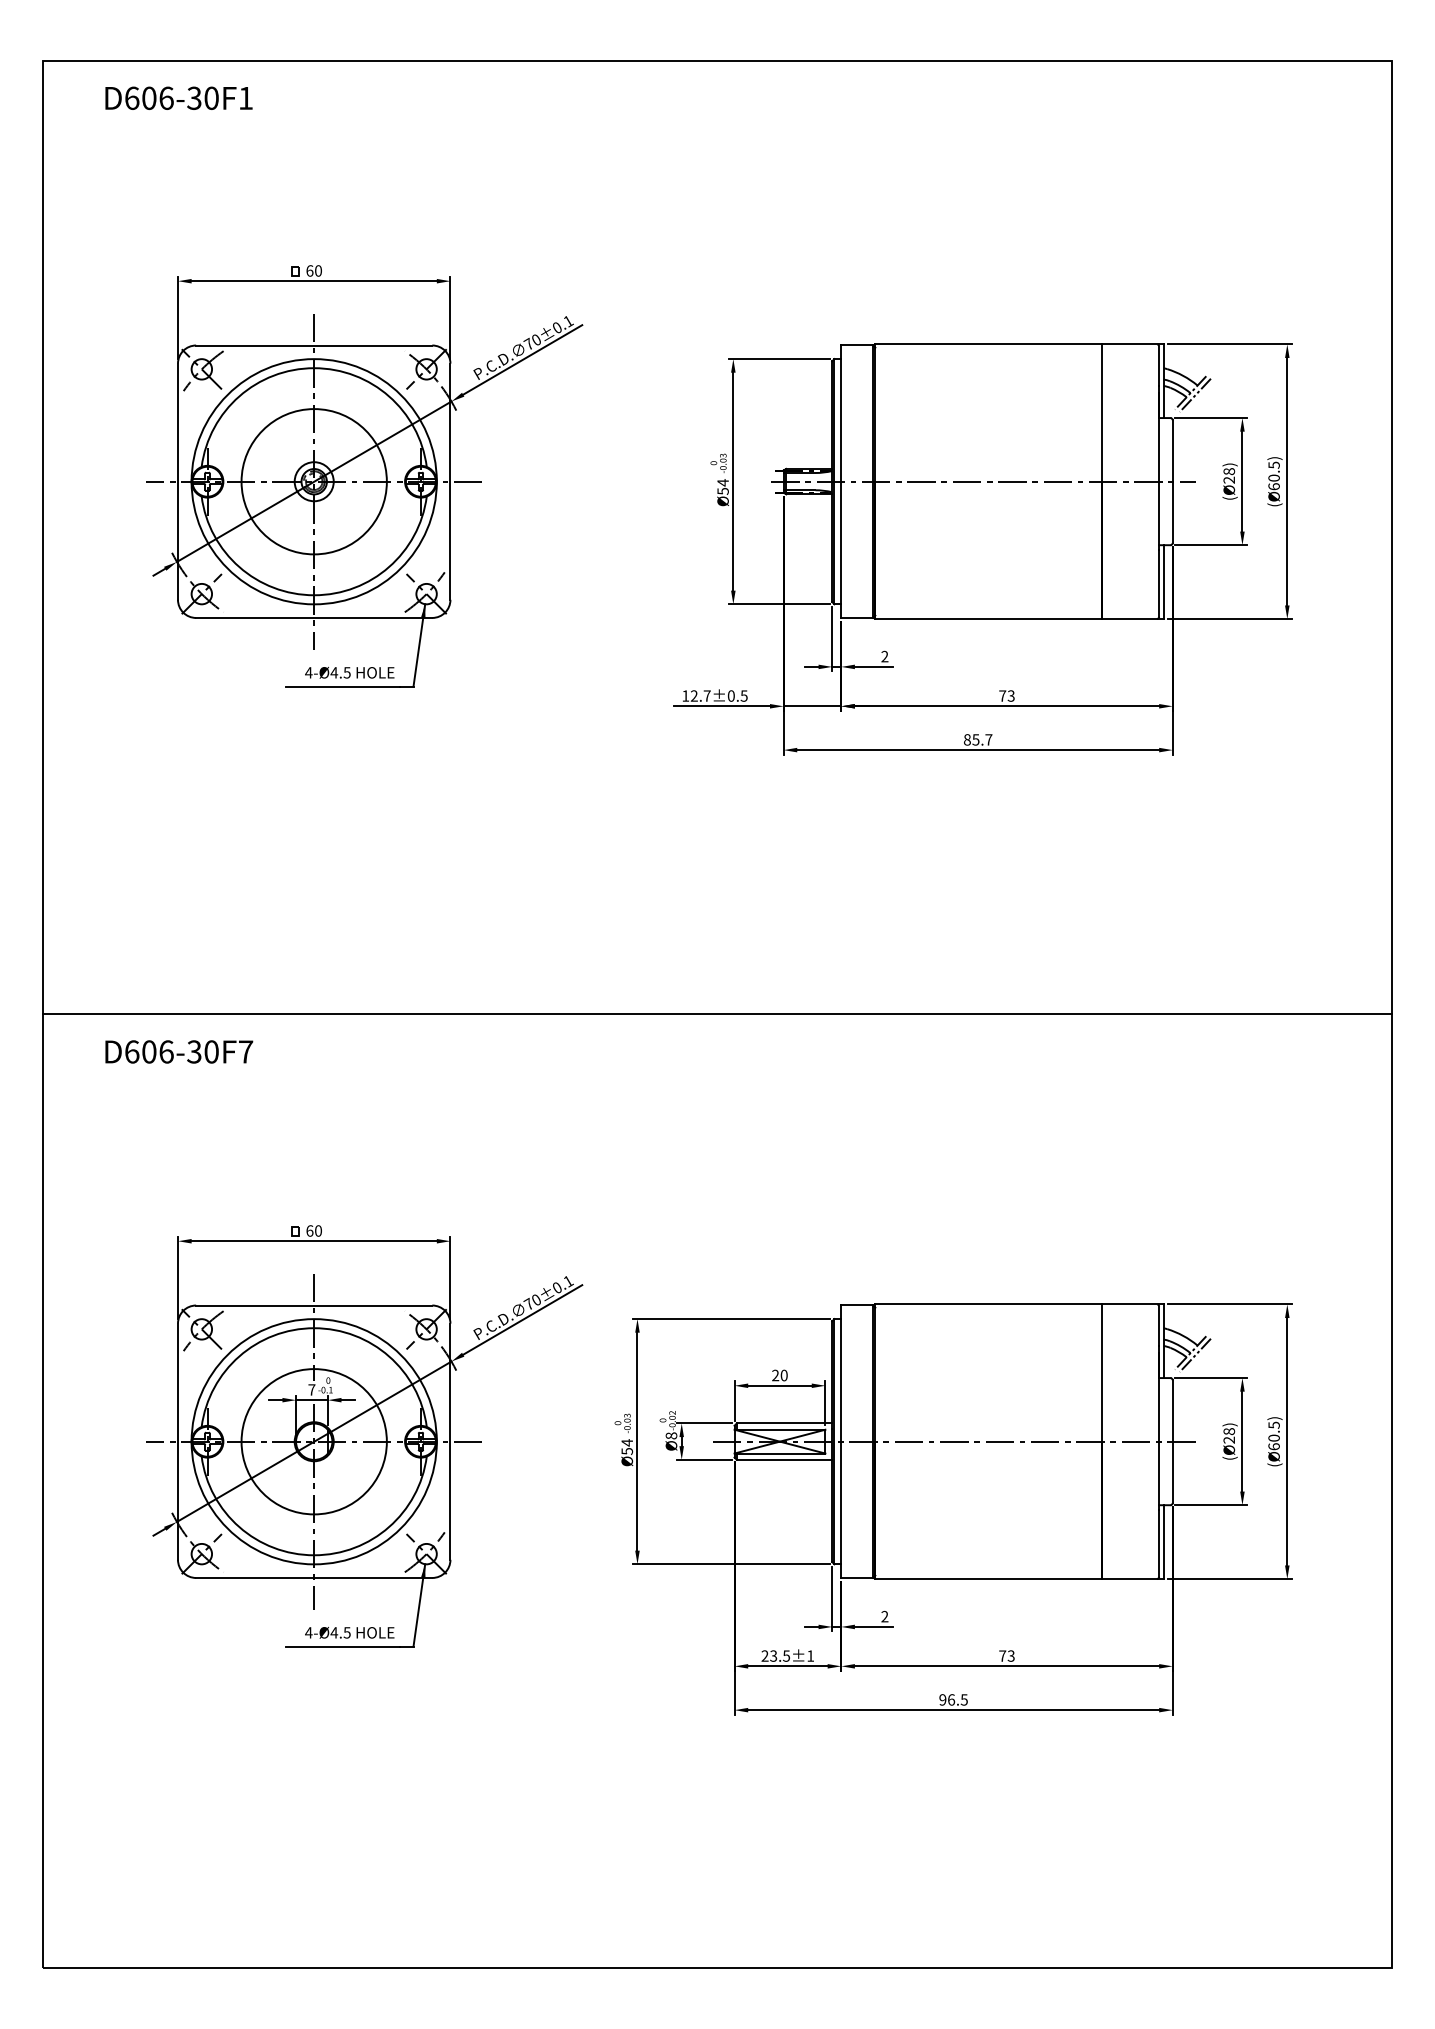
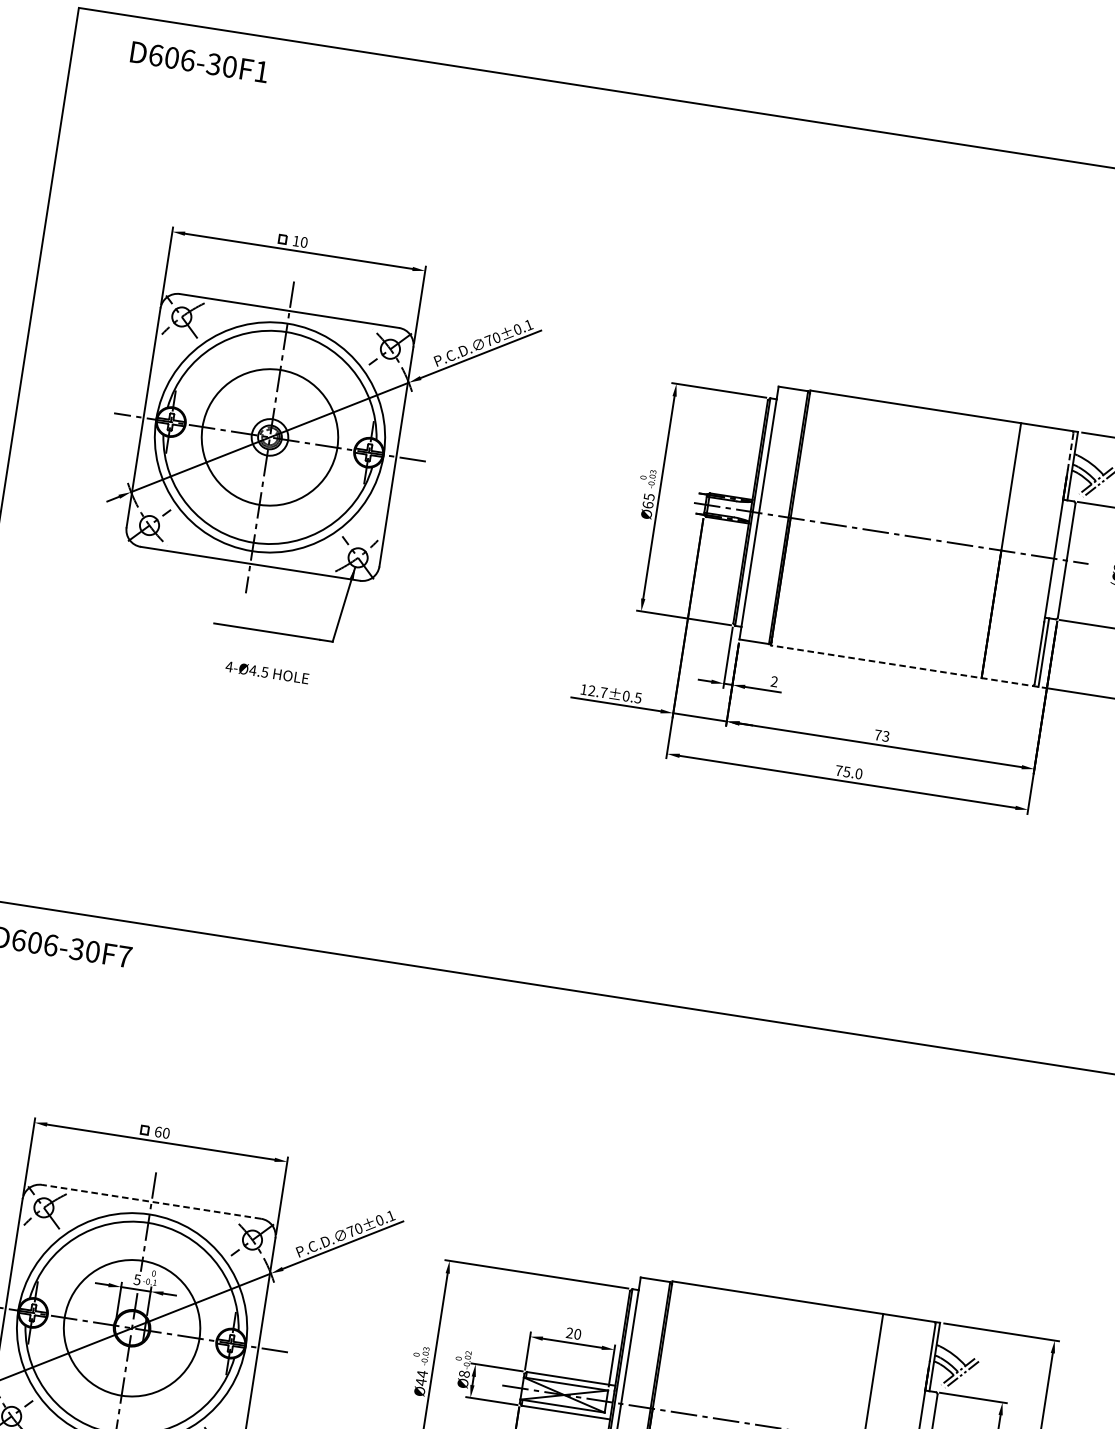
text: (309, 270) -> (295, 240), 60 -> 10
line: (1159, 366) -> (1070, 451), solid -> dashed
text: (722, 486) -> (648, 500), Ø54 -> Ø65
line: (1019, 619) -> (904, 666), solid -> dashed
text: (349, 672) -> (267, 672), moved
text: (978, 739) -> (849, 772), 85.7 -> 75.0
line: (313, 1305) -> (150, 1201), solid -> dashed
text: (311, 1389) -> (137, 1279), 7 -> 5
text: (627, 1451) -> (421, 1382), Ø54 -> Ø44

